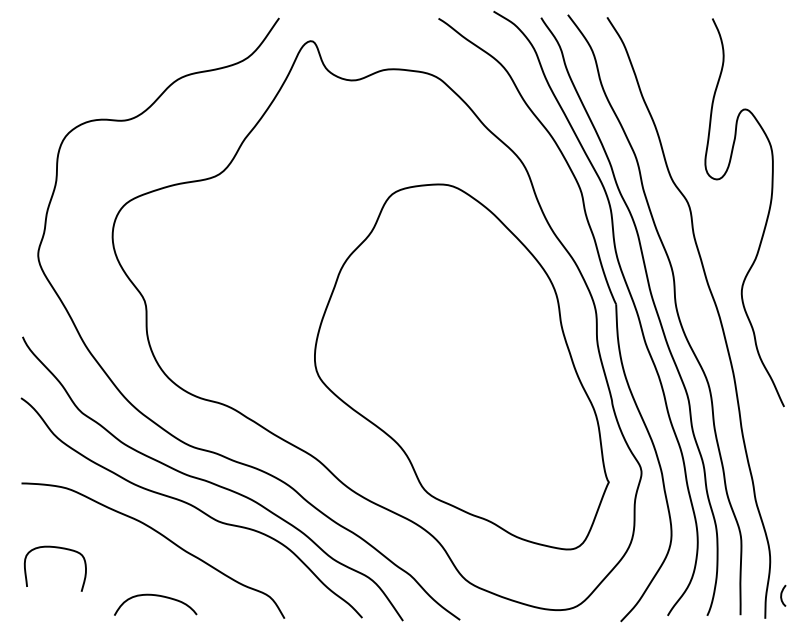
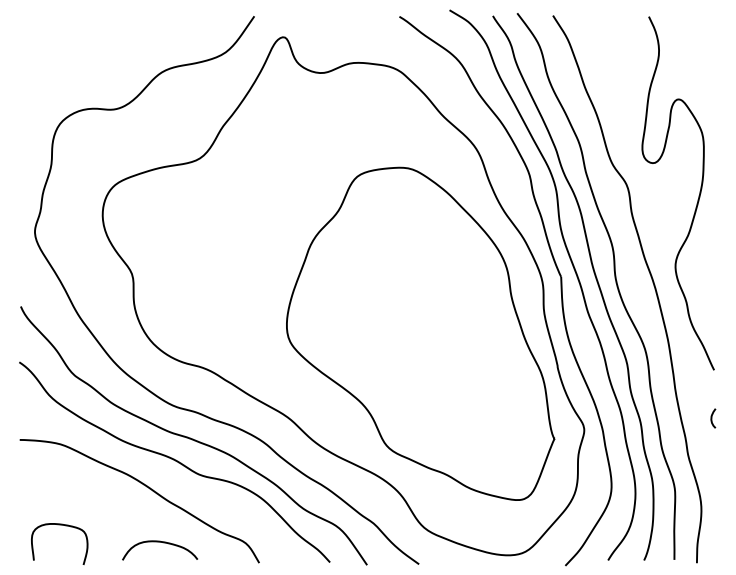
curve: (55, 548) -> (59, 525), moved
curve: (782, 595) -> (712, 418), moved
curve: (155, 596) -> (159, 542), moved

